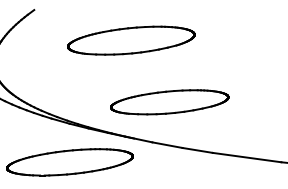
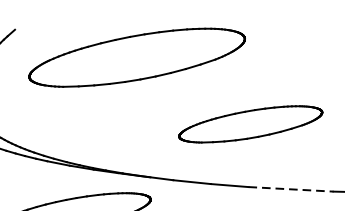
part: (131, 40) -> (137, 57), size x1.4
part: (169, 102) -> (250, 124), moved
line: (247, 157) -> (291, 189), solid -> dashed

